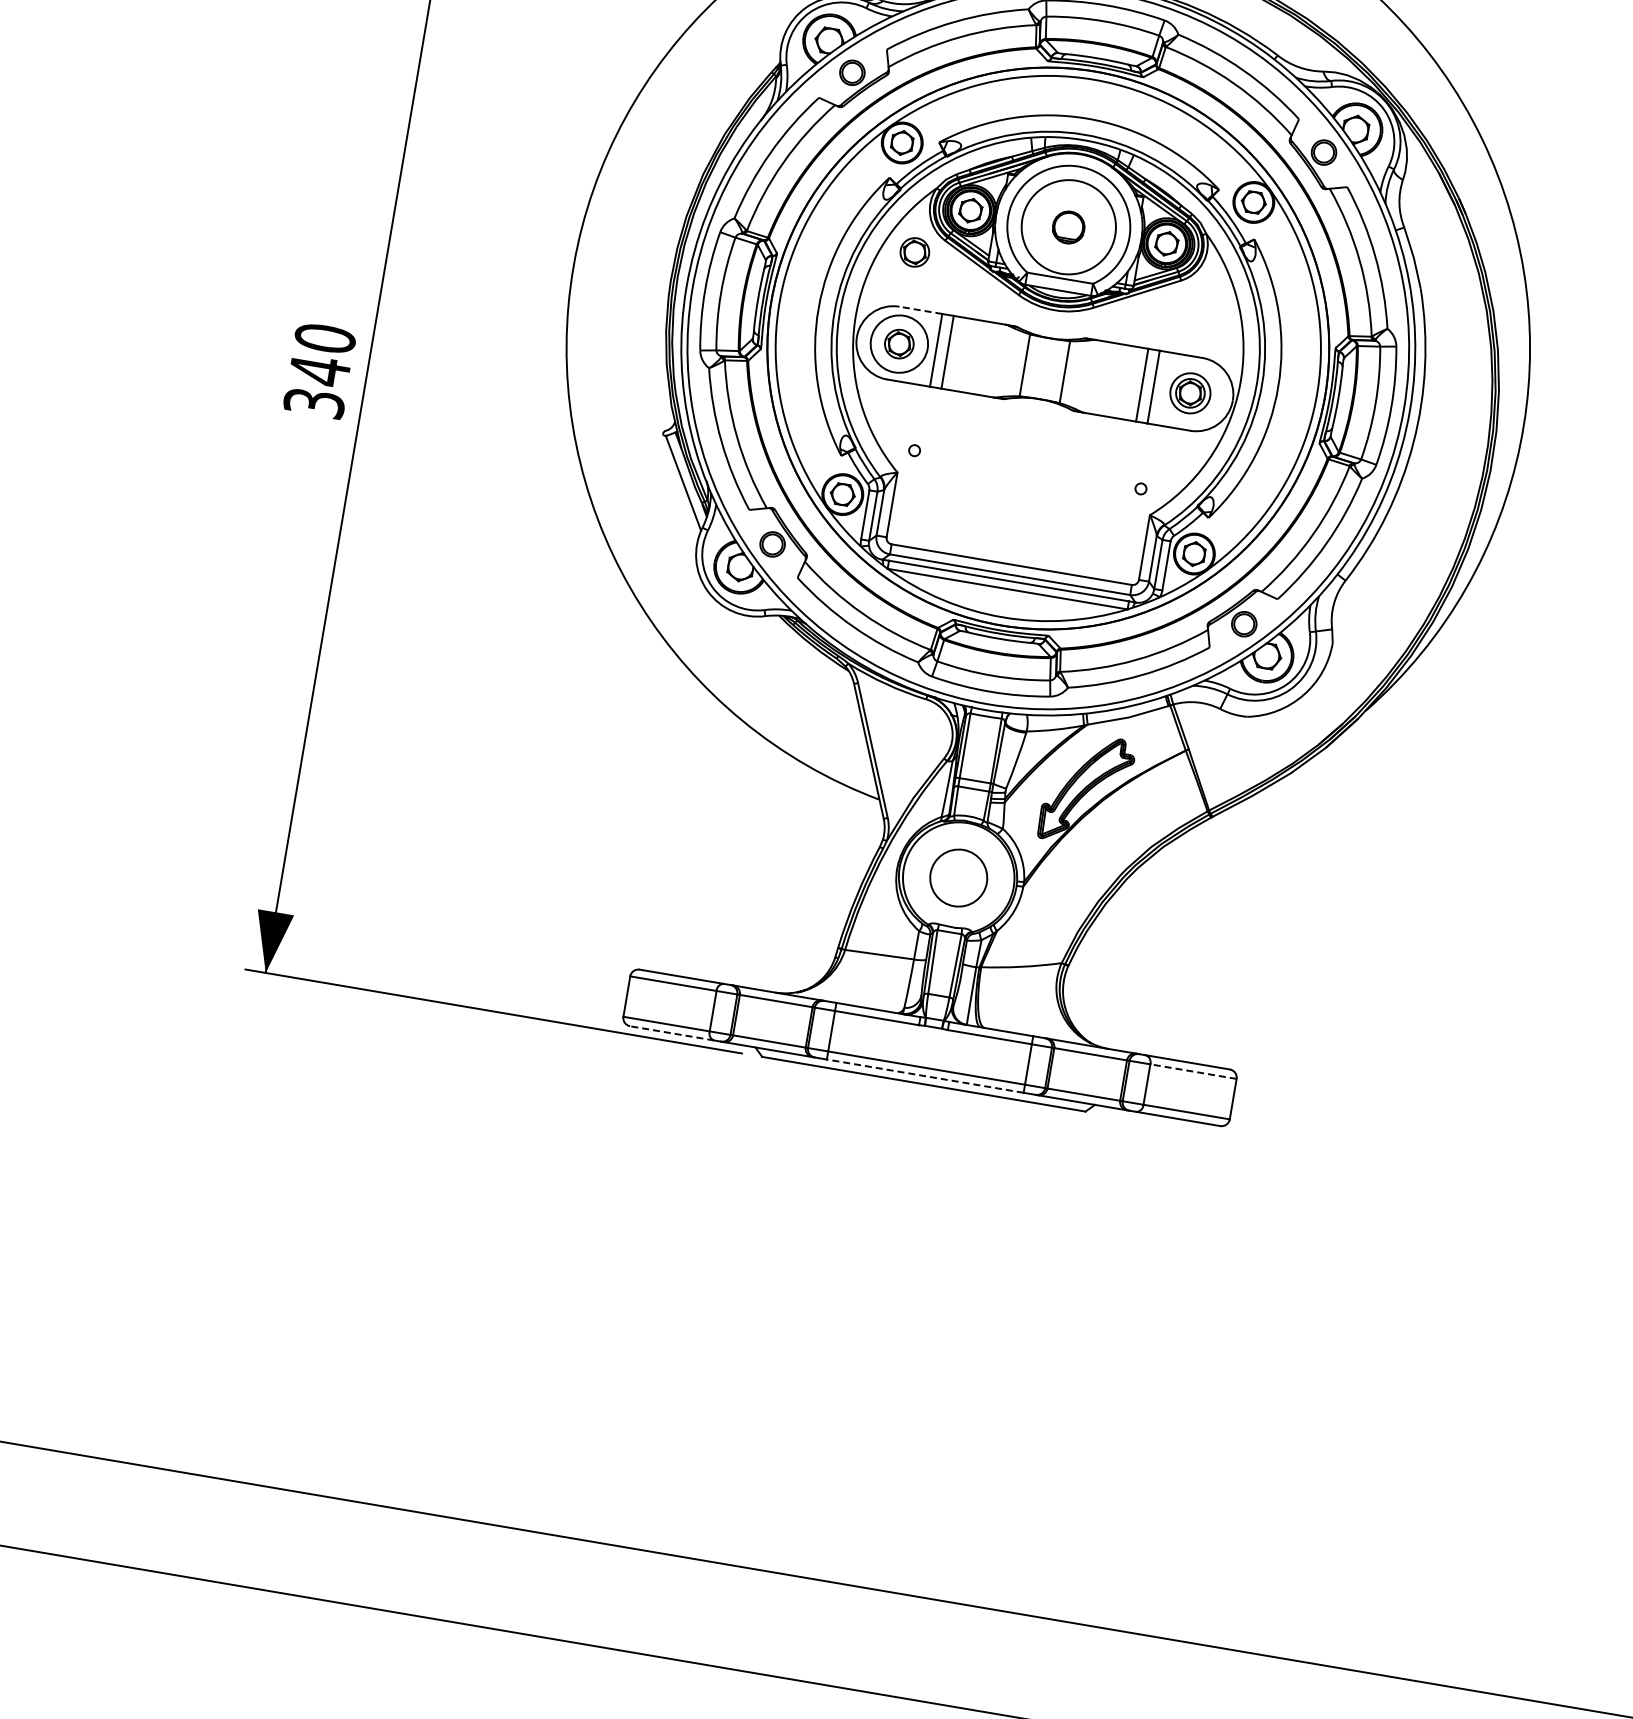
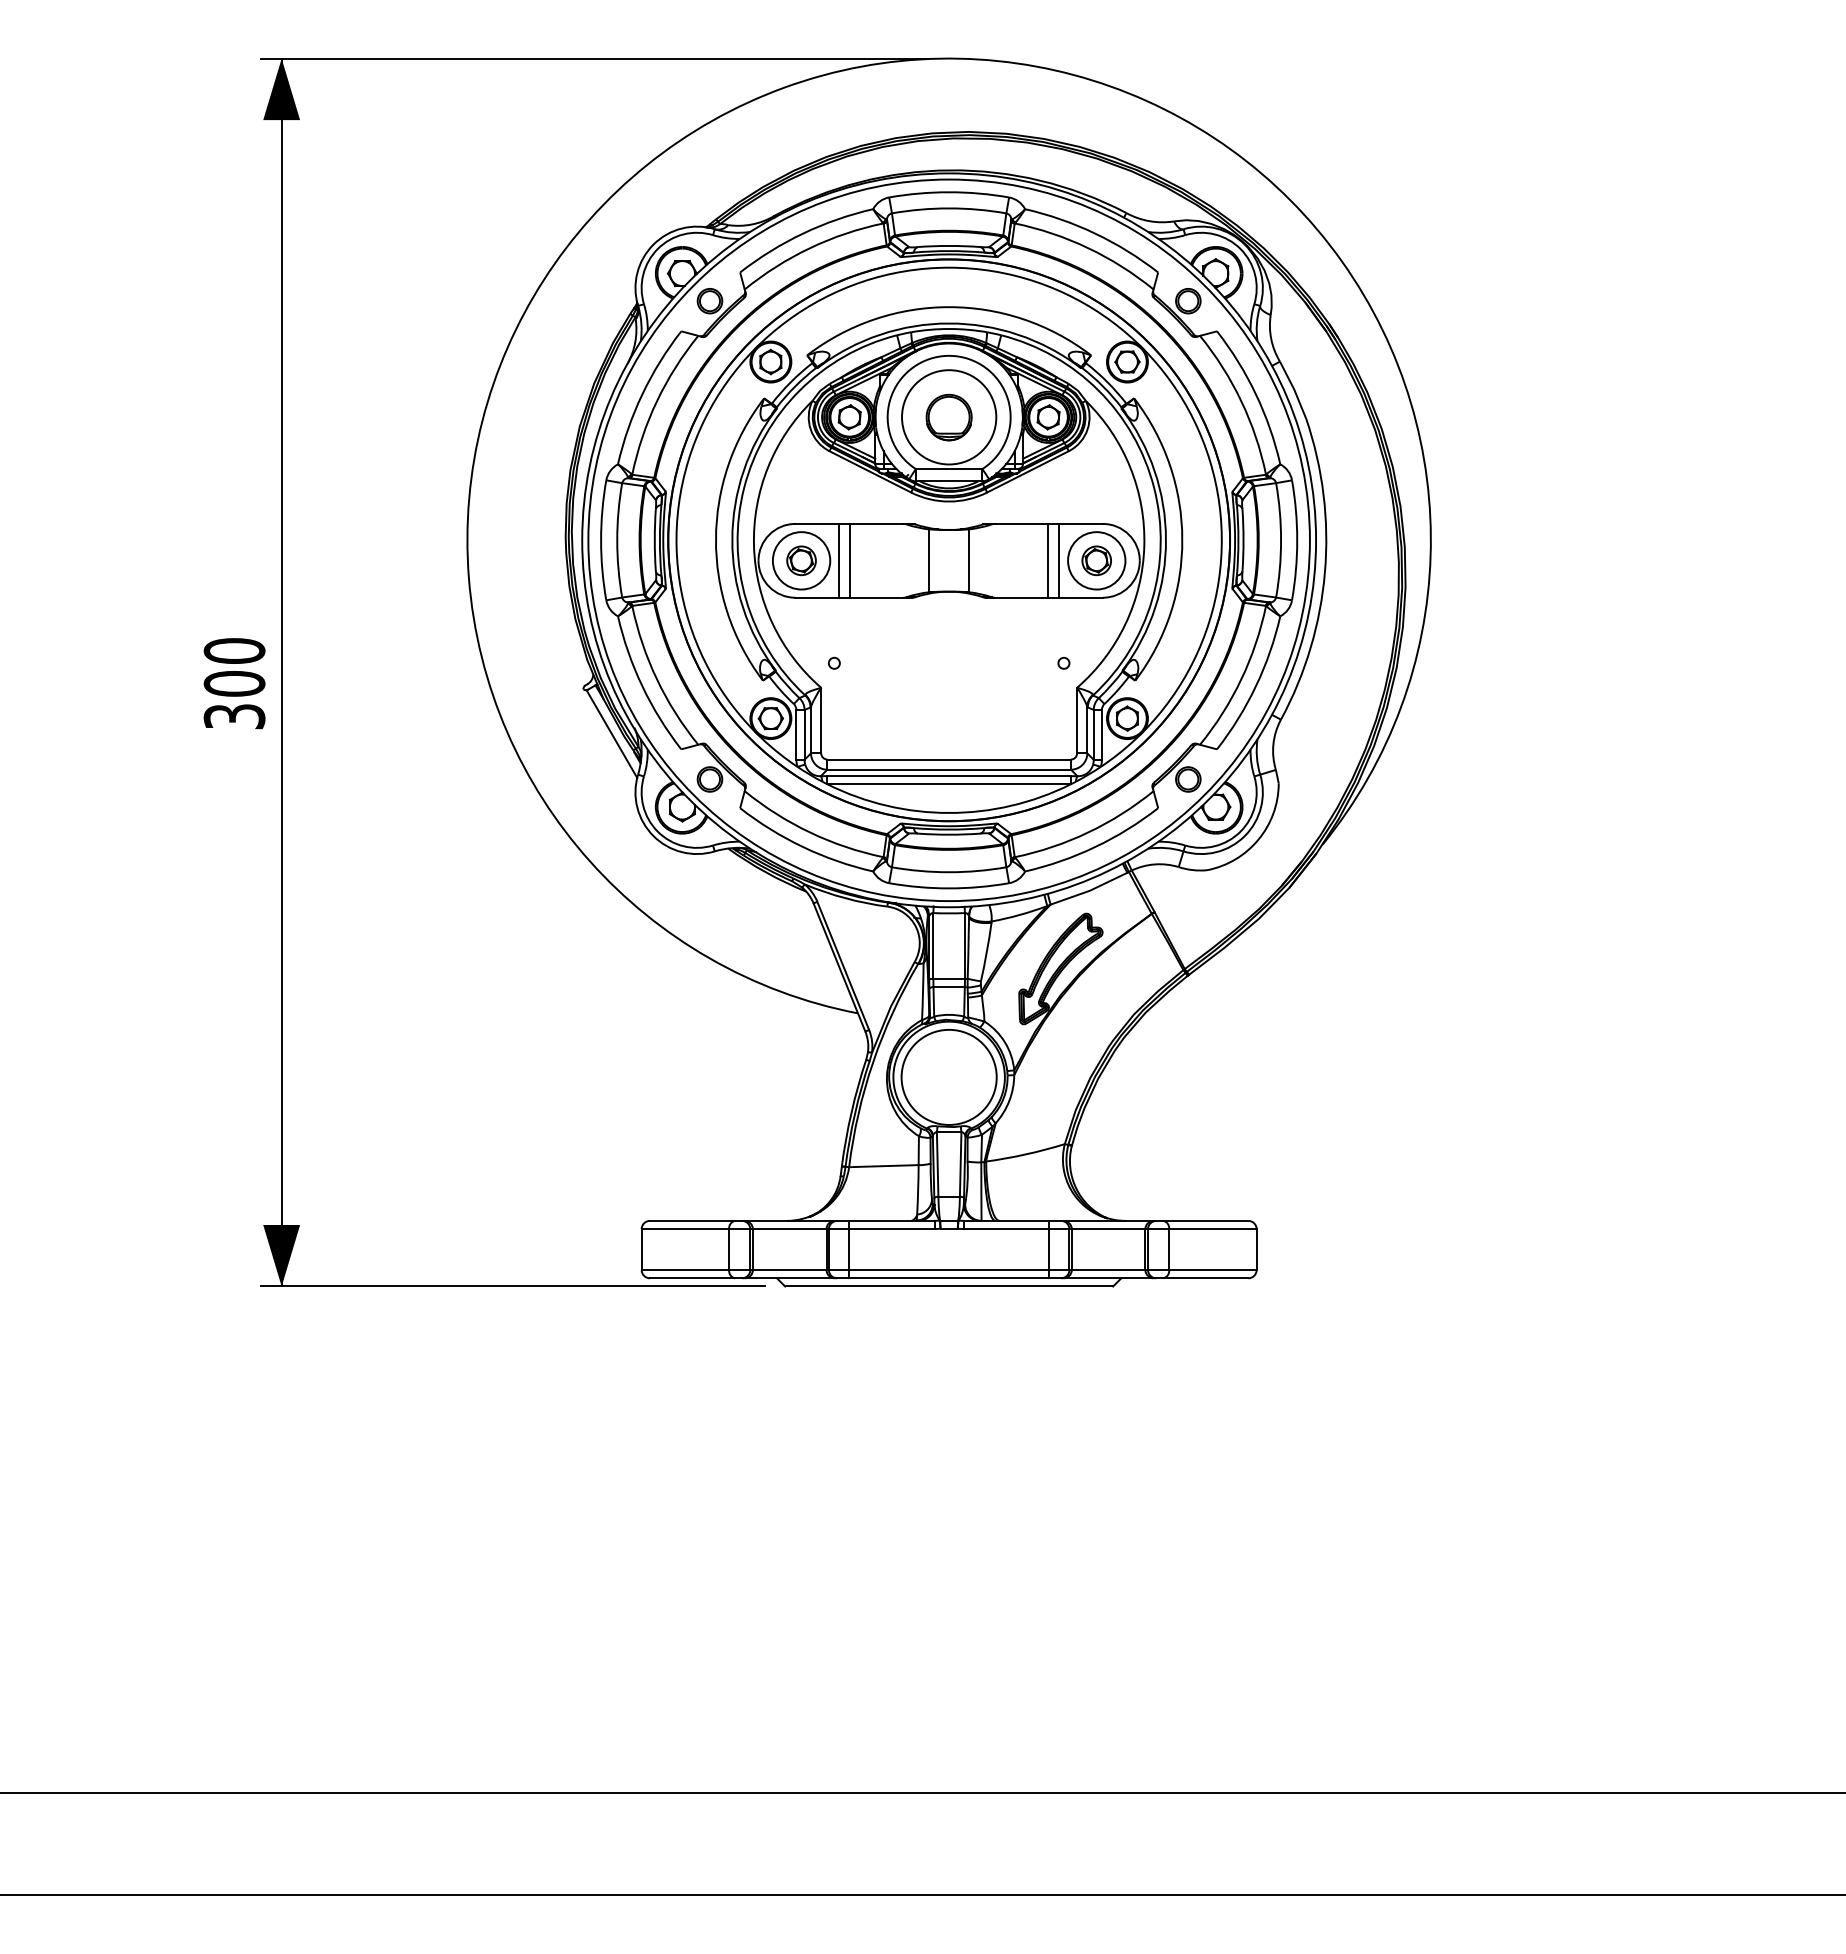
part: (1068, 227) -> (948, 417), size x1.43
part: (914, 252) -> (801, 467), removed
line: (921, 309) -> (817, 523), dashed -> solid
text: (319, 370) -> (234, 683), 340 -> 300
circle: (1190, 392) -> (1096, 560), size x1.43
circle: (958, 877) -> (948, 1076), size x1.67
line: (672, 1033) -> (692, 1278), dashed -> solid
line: (1193, 1071) -> (1212, 1229), dashed -> solid
line: (925, 1076) -> (949, 1278), dashed -> solid

